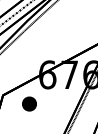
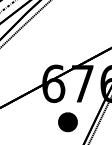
part: (29, 103) -> (67, 121), moved

